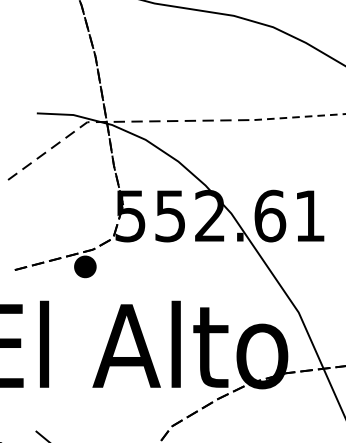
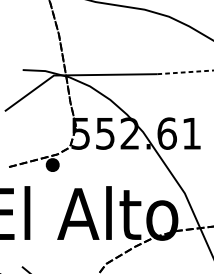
line: (120, 122) -> (74, 75), dashed -> solid

